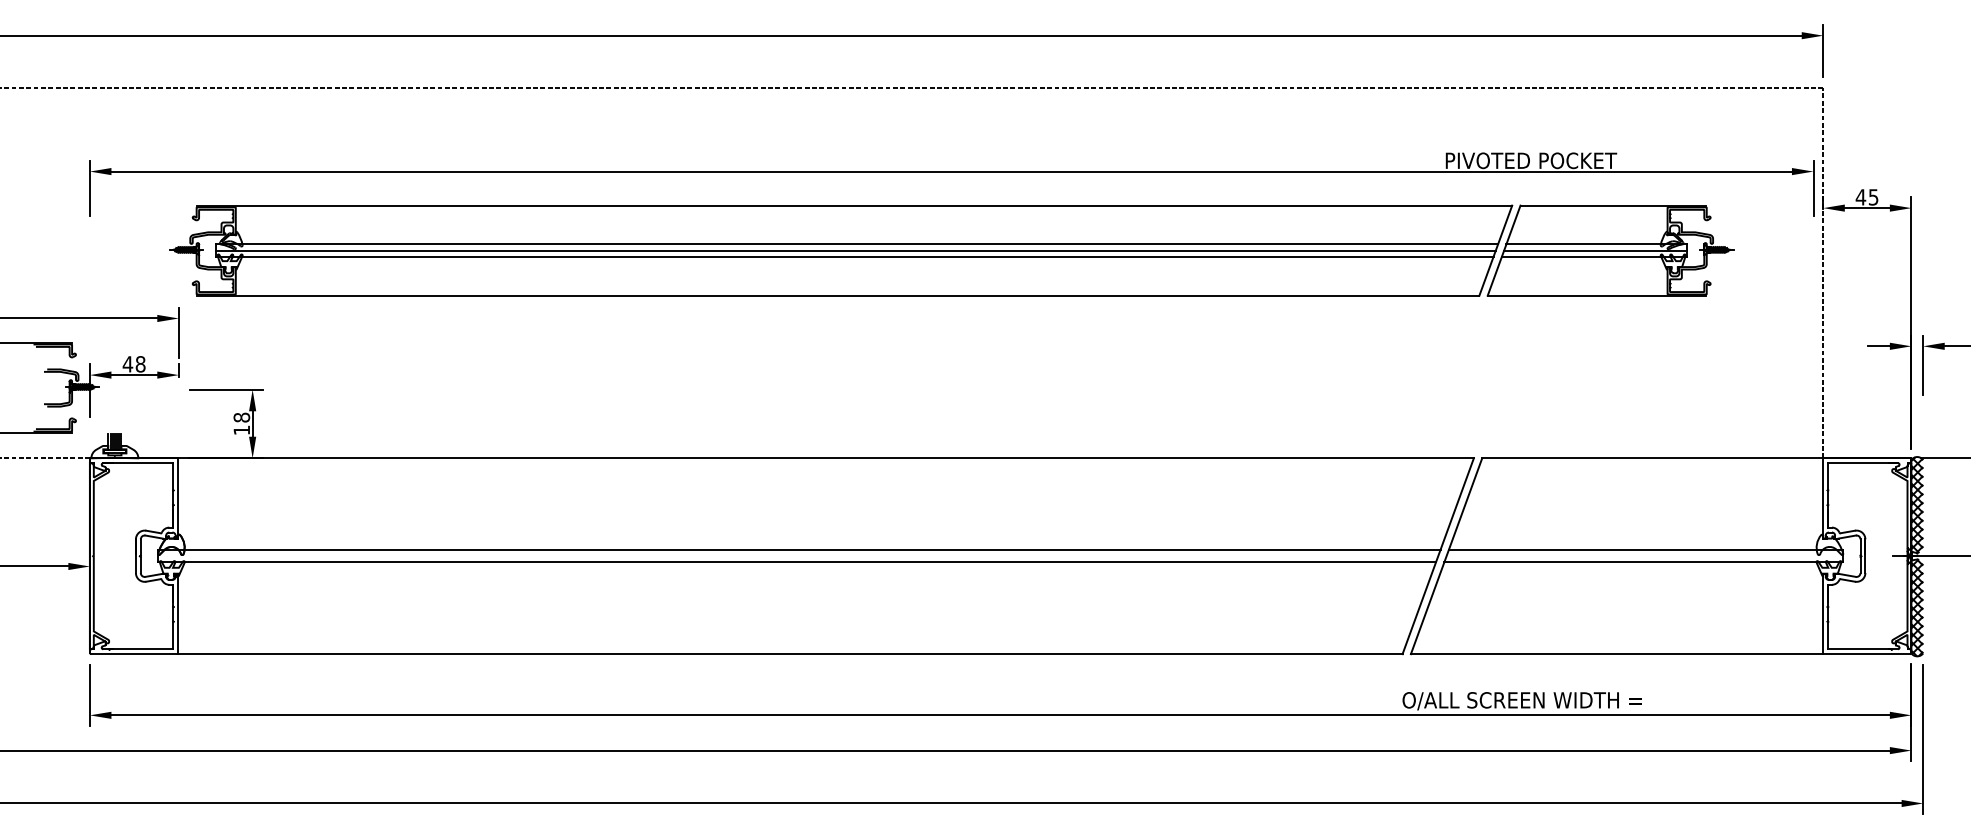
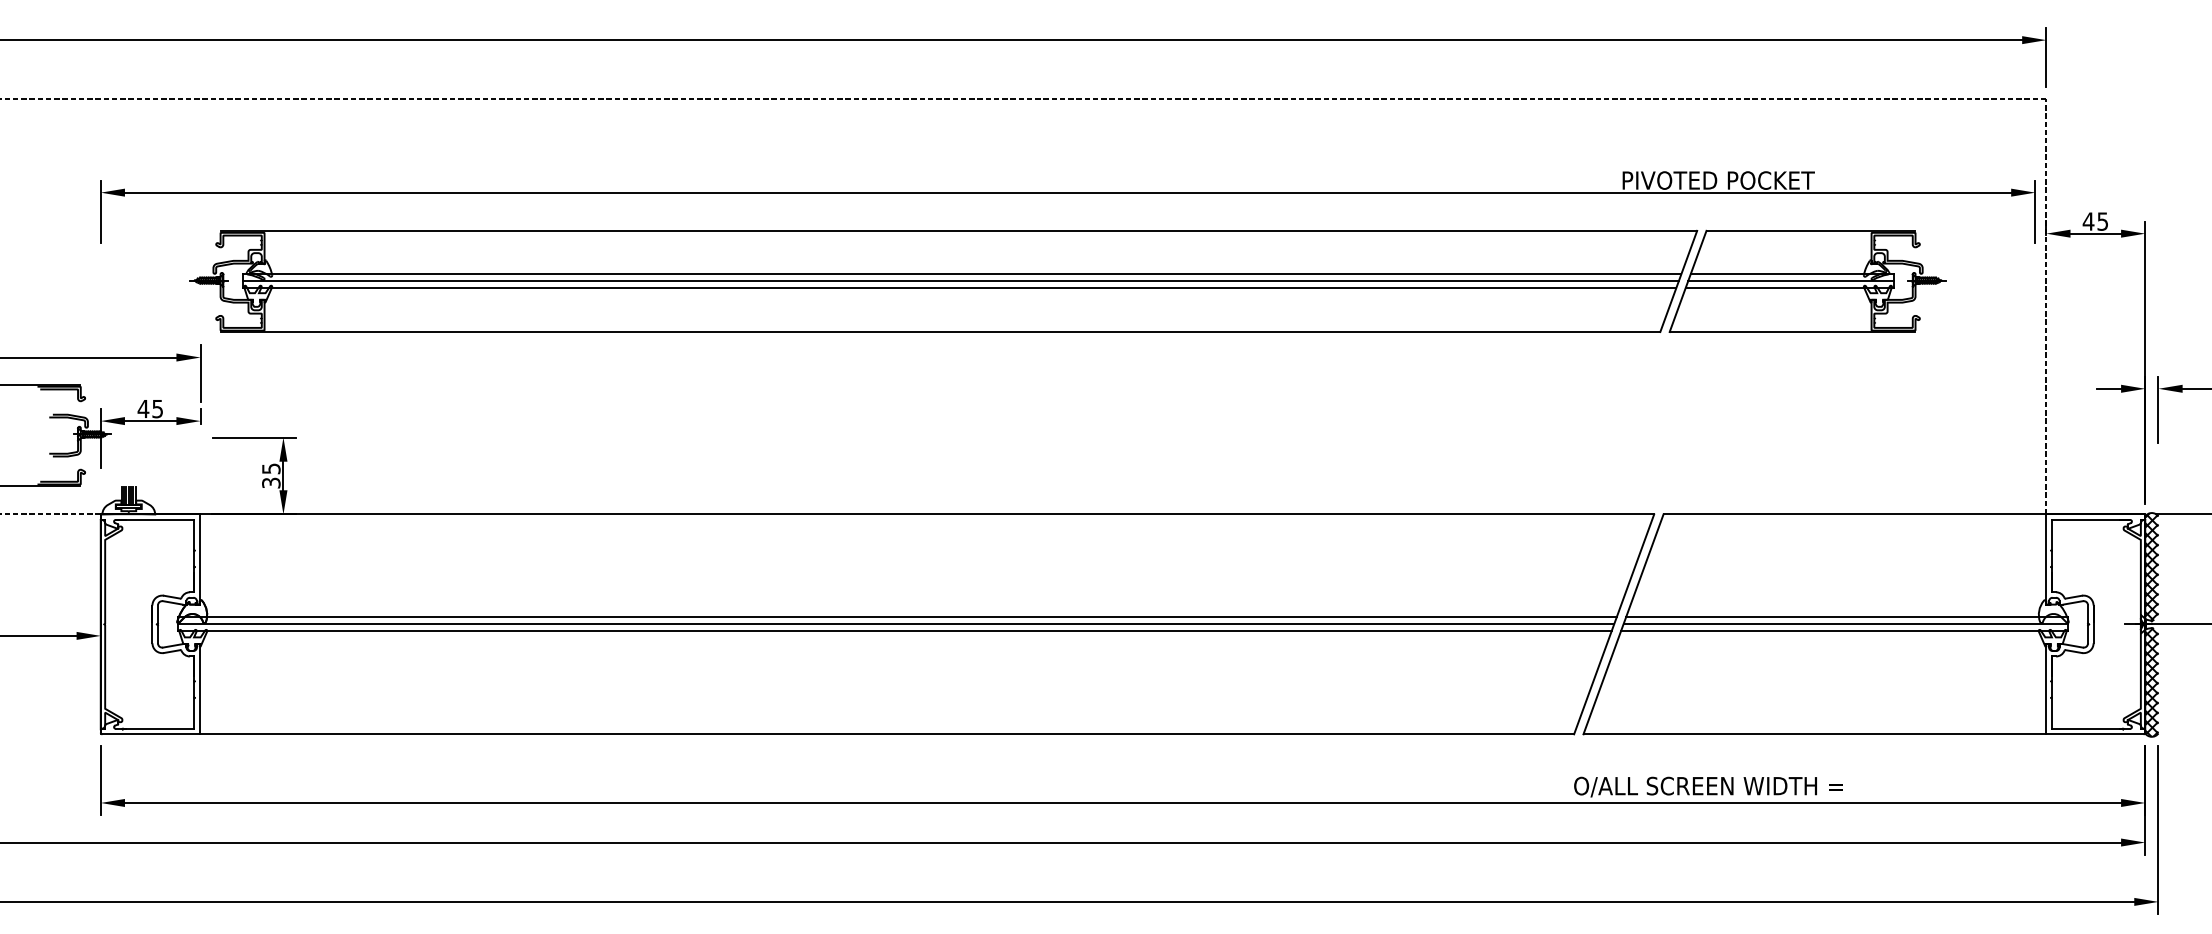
text: (140, 364) -> (157, 409), 48 -> 45
text: (241, 423) -> (270, 475), 18 -> 35
line: (798, 556) -> (896, 624), added
line: (1644, 556) -> (1845, 624), added

